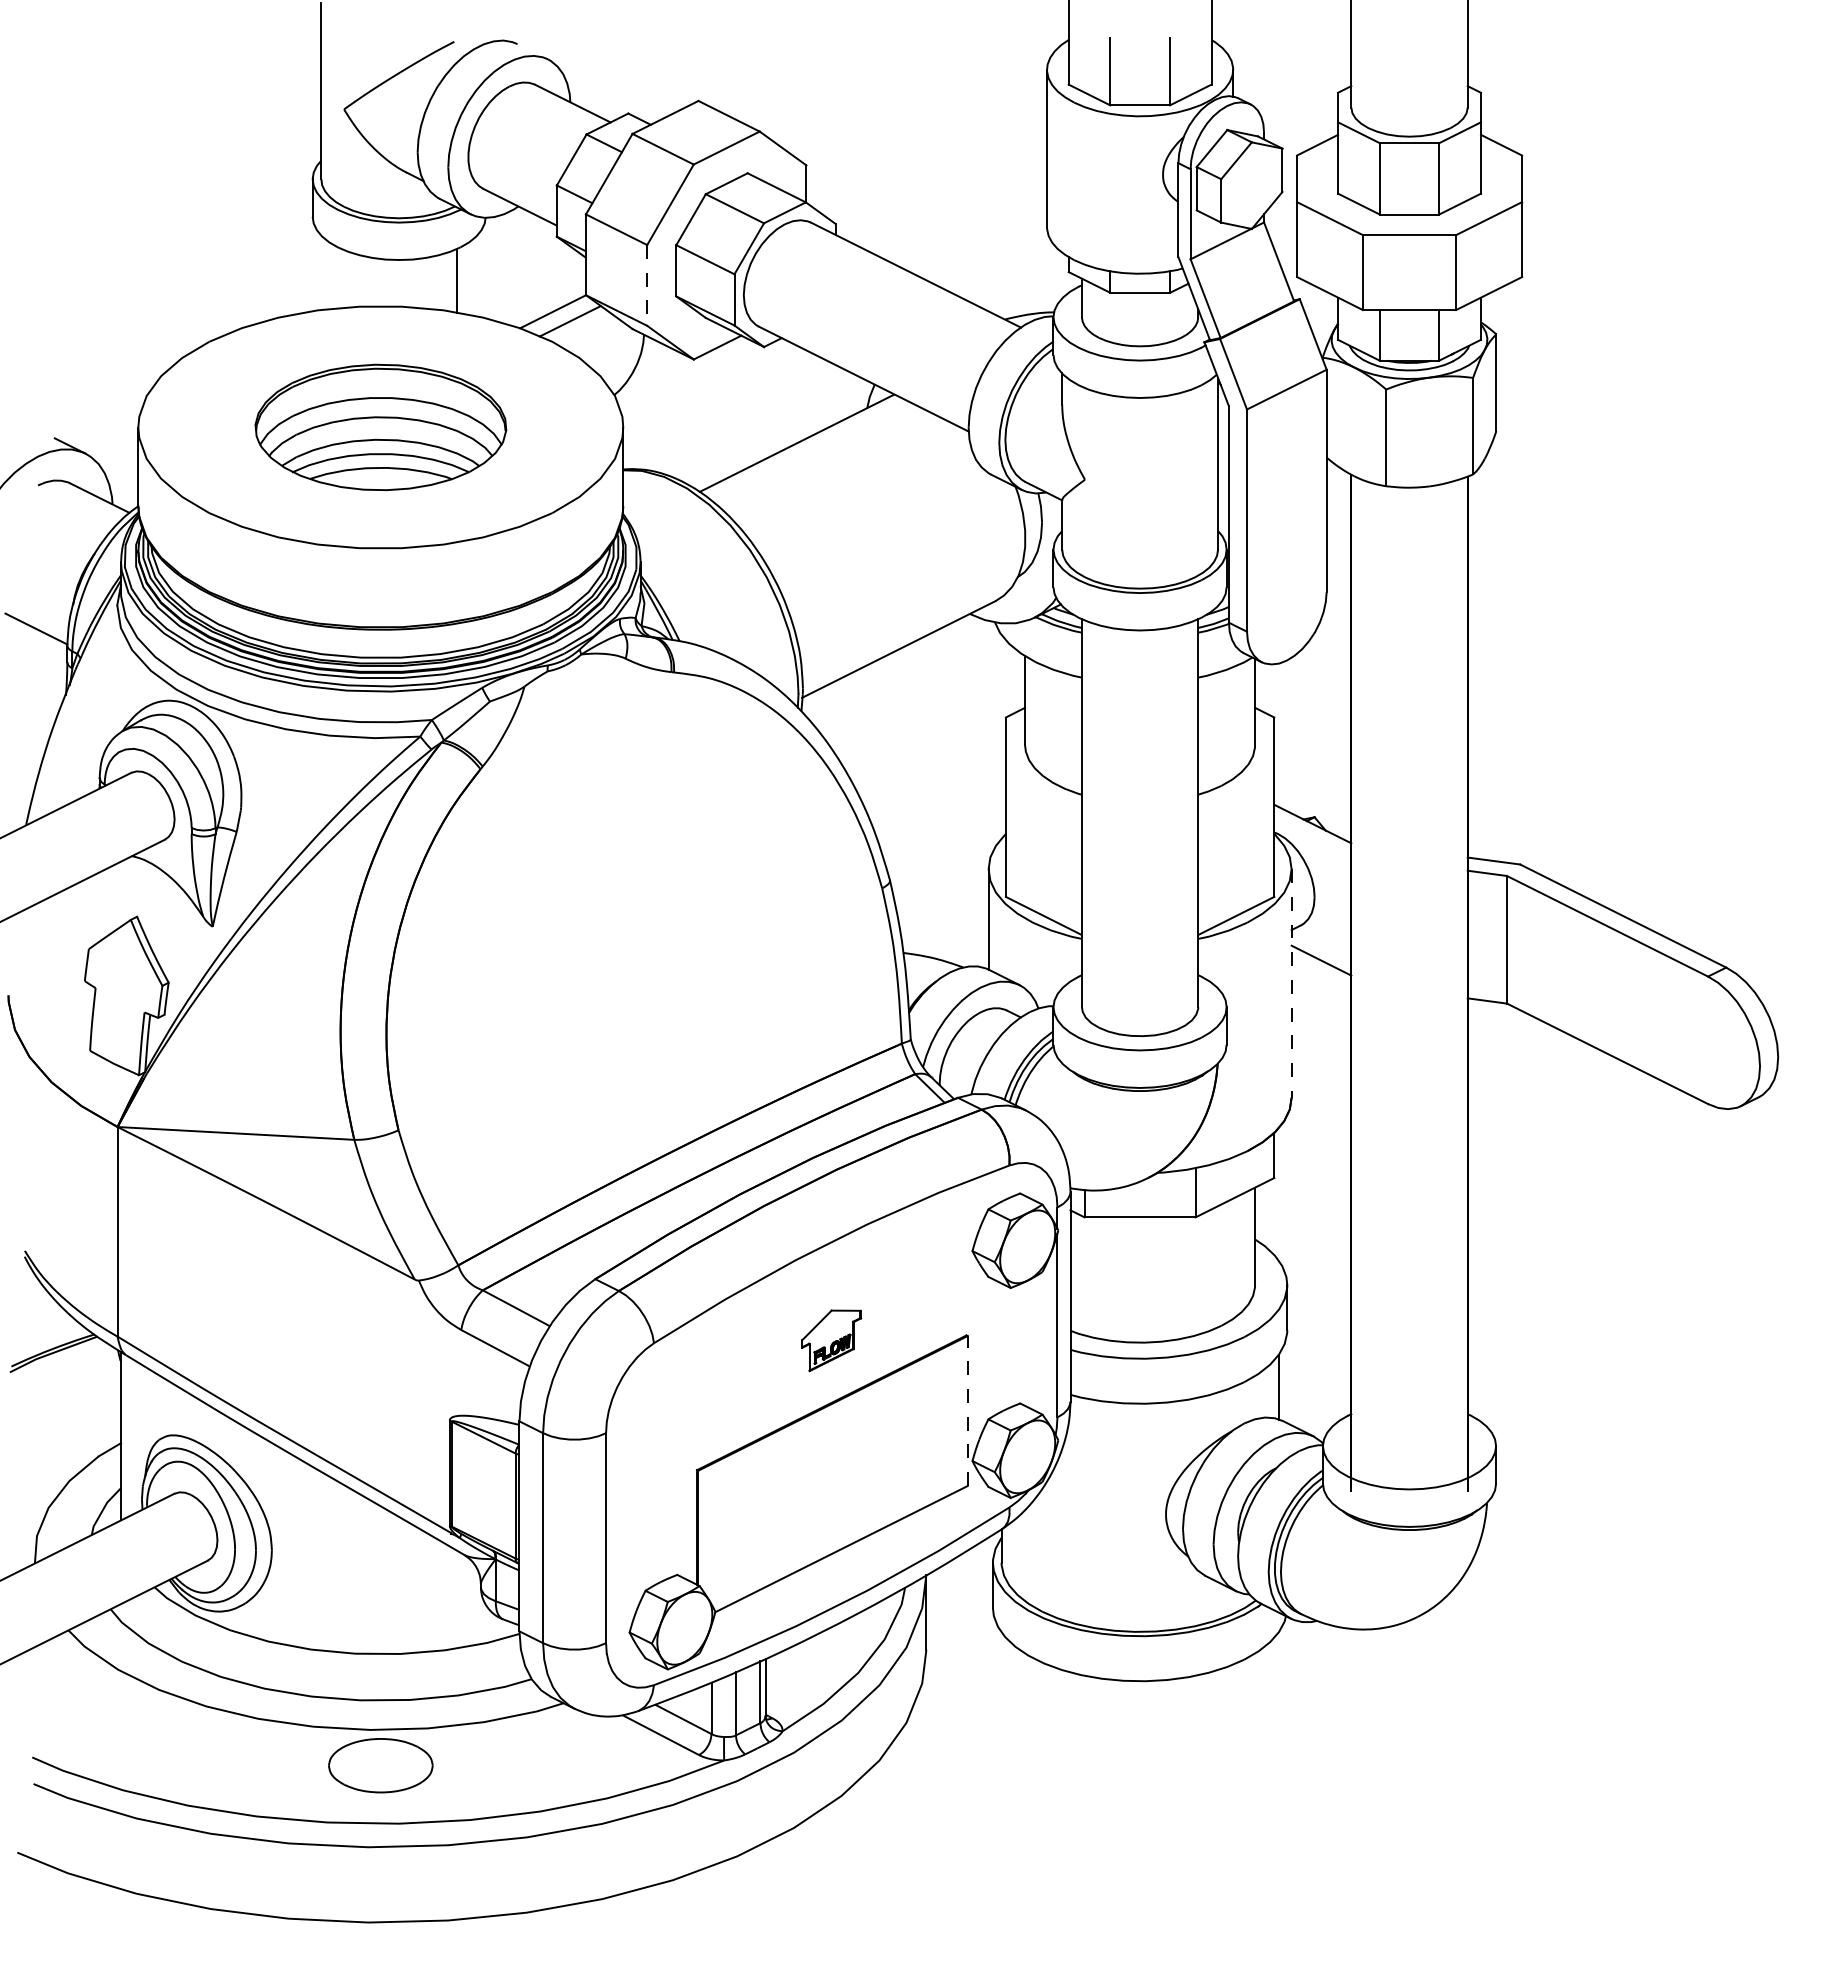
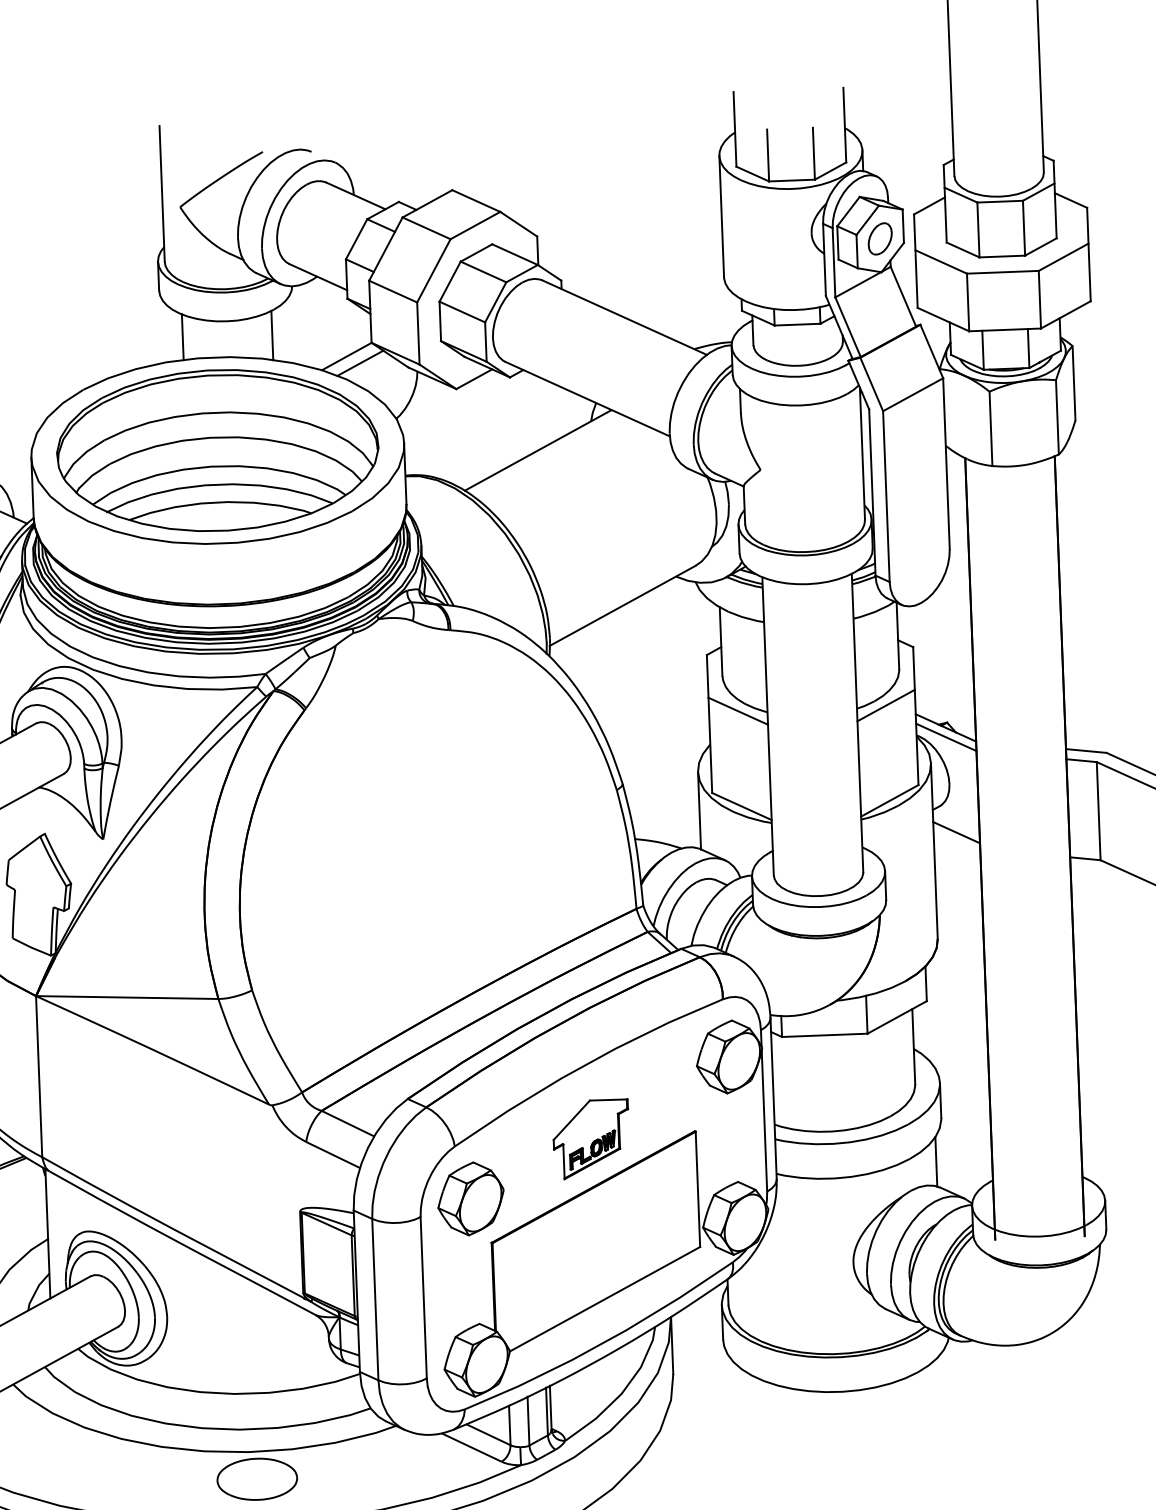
part: (1251, 185) -> (879, 238), added
line: (341, 278) -> (183, 337), added
line: (647, 285) -> (418, 333), dashed -> solid
part: (380, 427) -> (217, 450), size x1.67
line: (1043, 792) -> (737, 711), added
line: (1236, 792) -> (886, 705), added
line: (1312, 836) -> (946, 737), added
line: (1291, 983) -> (934, 851), dashed -> solid
part: (831, 1340) -> (591, 1139), size x1.67
line: (967, 1411) -> (697, 1189), dashed -> solid
part: (672, 1412) -> (471, 1199), added

